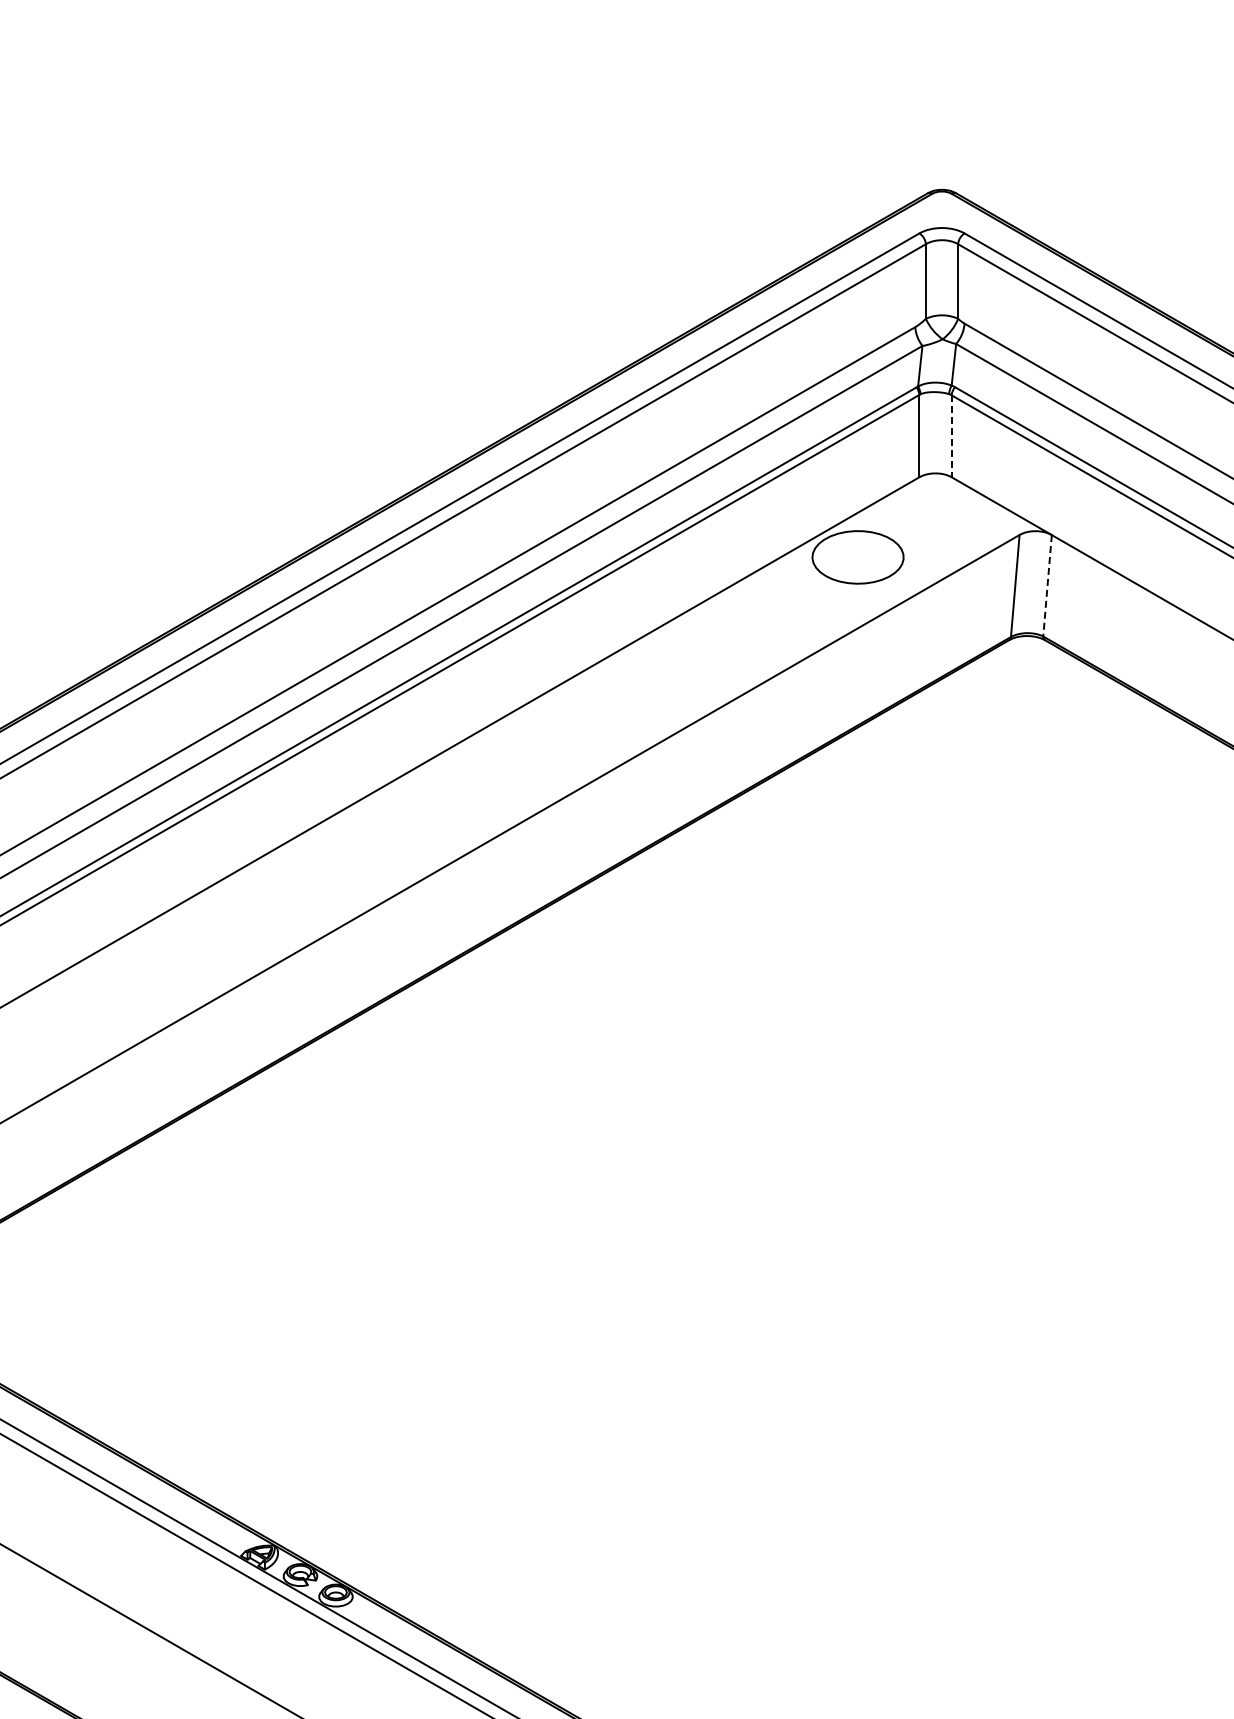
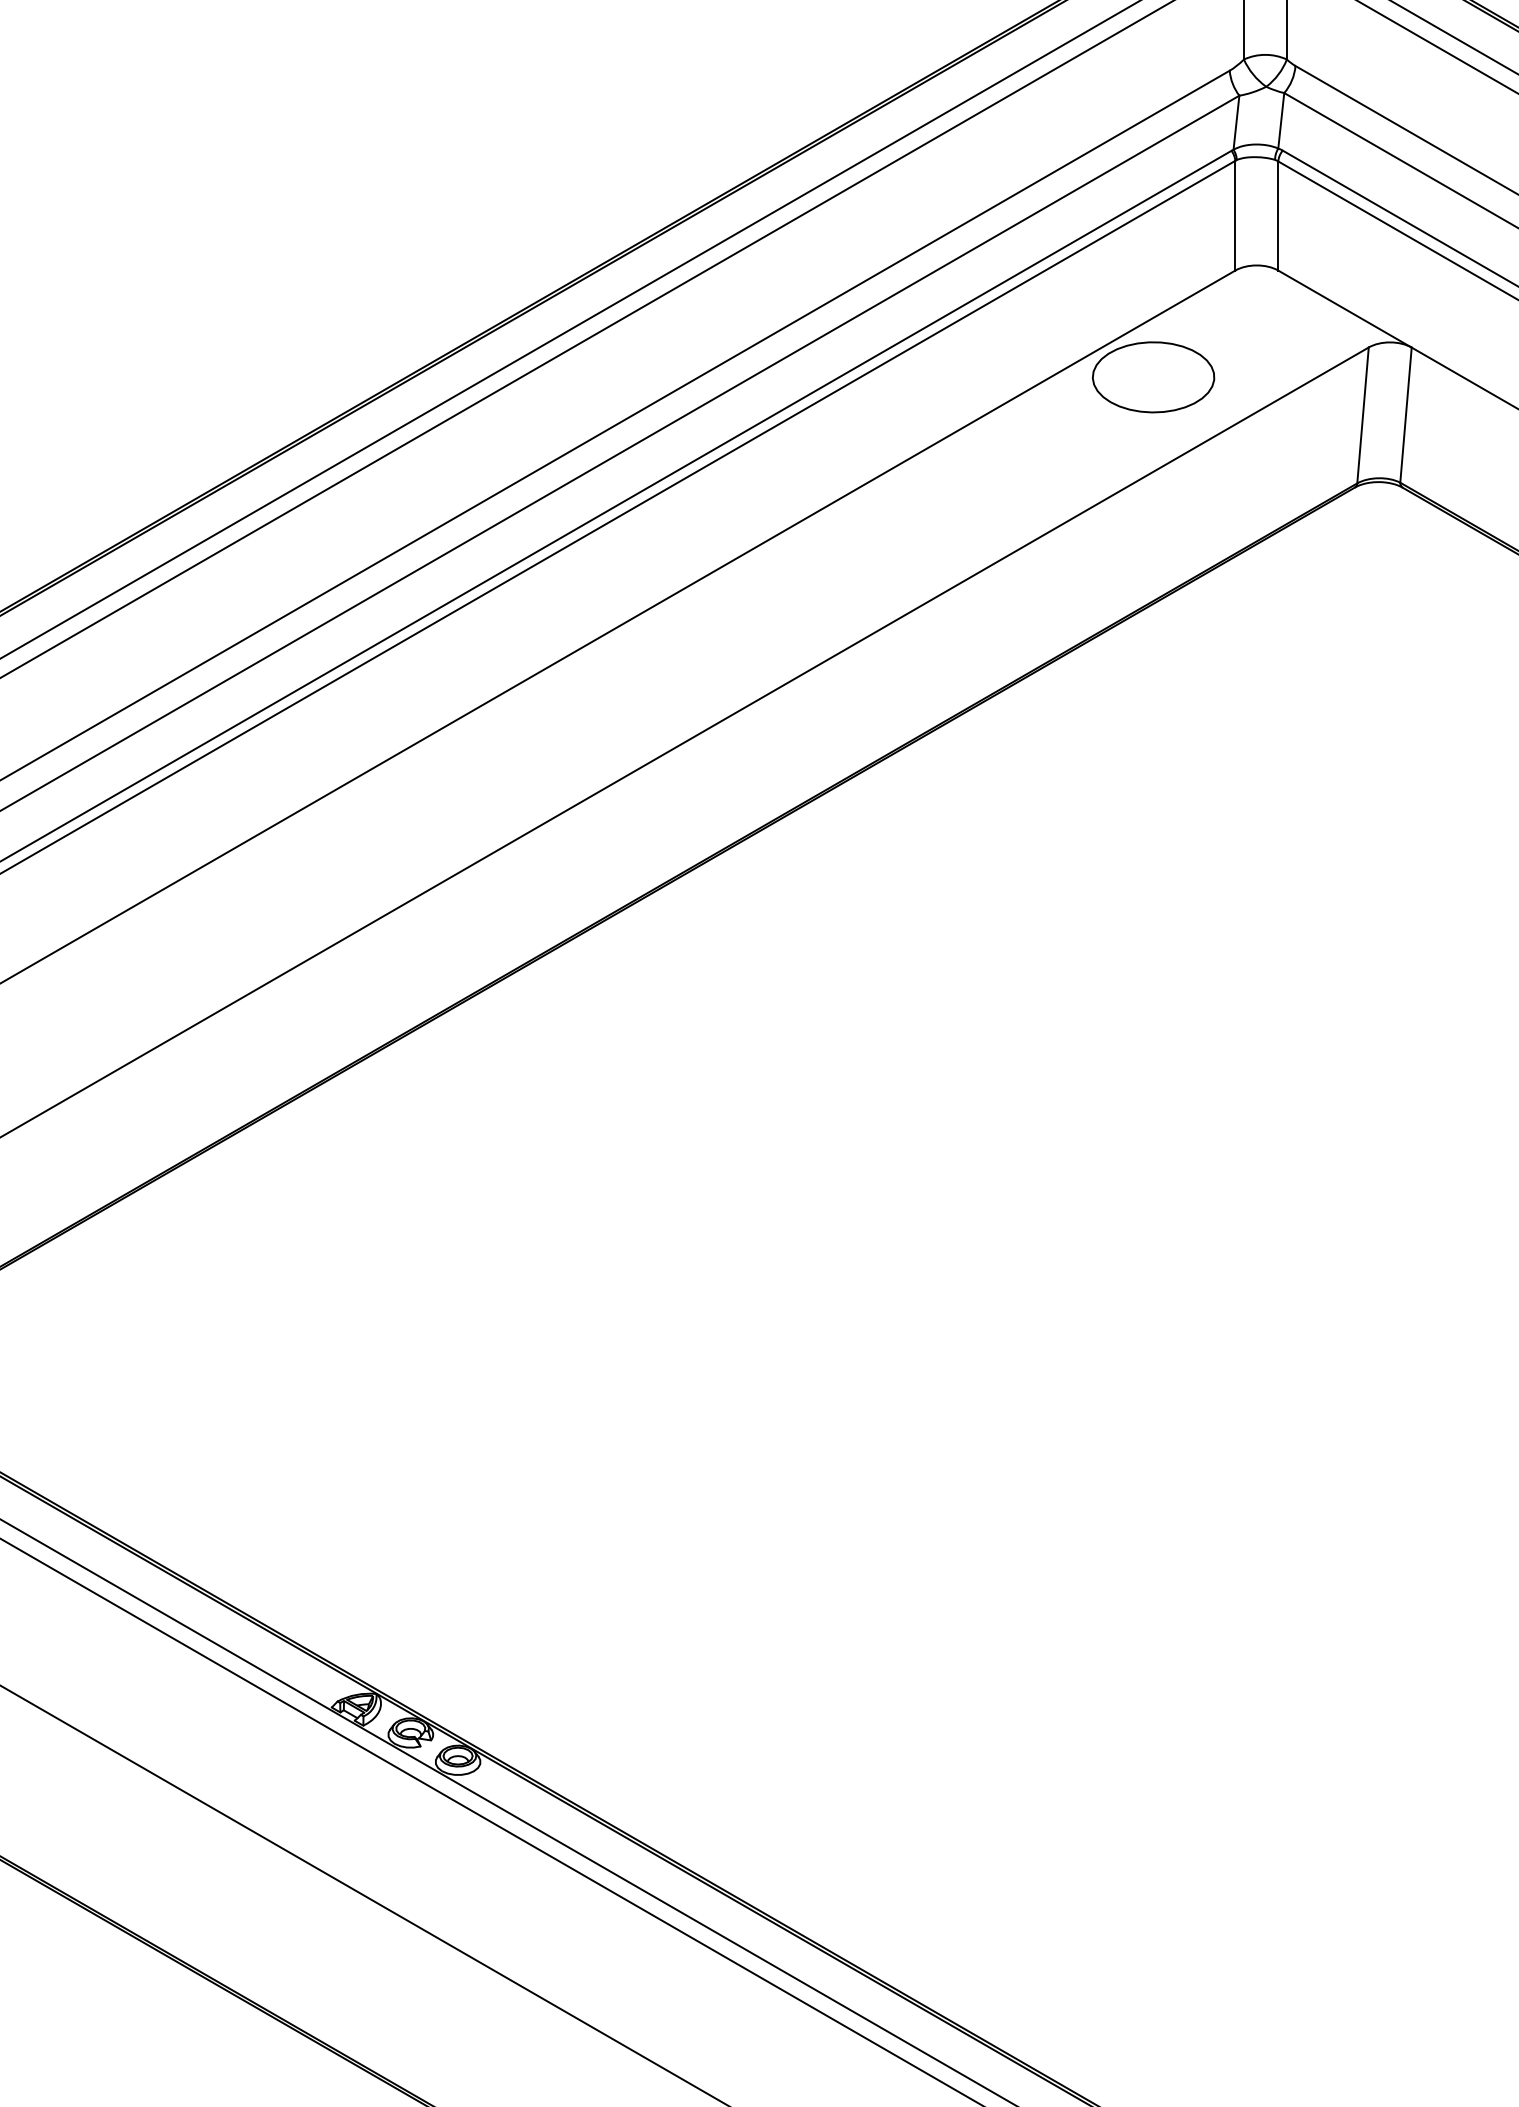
line: (951, 436) -> (1278, 216), dashed -> solid
line: (1047, 585) -> (1405, 414), dashed -> solid

